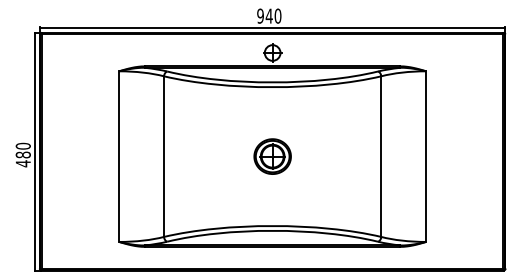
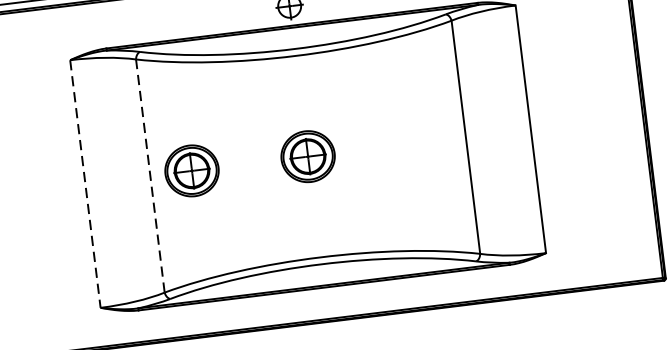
line: (163, 156) -> (149, 175), solid -> dashed
part: (192, 156) -> (191, 170), added
line: (119, 157) -> (85, 185), solid -> dashed

